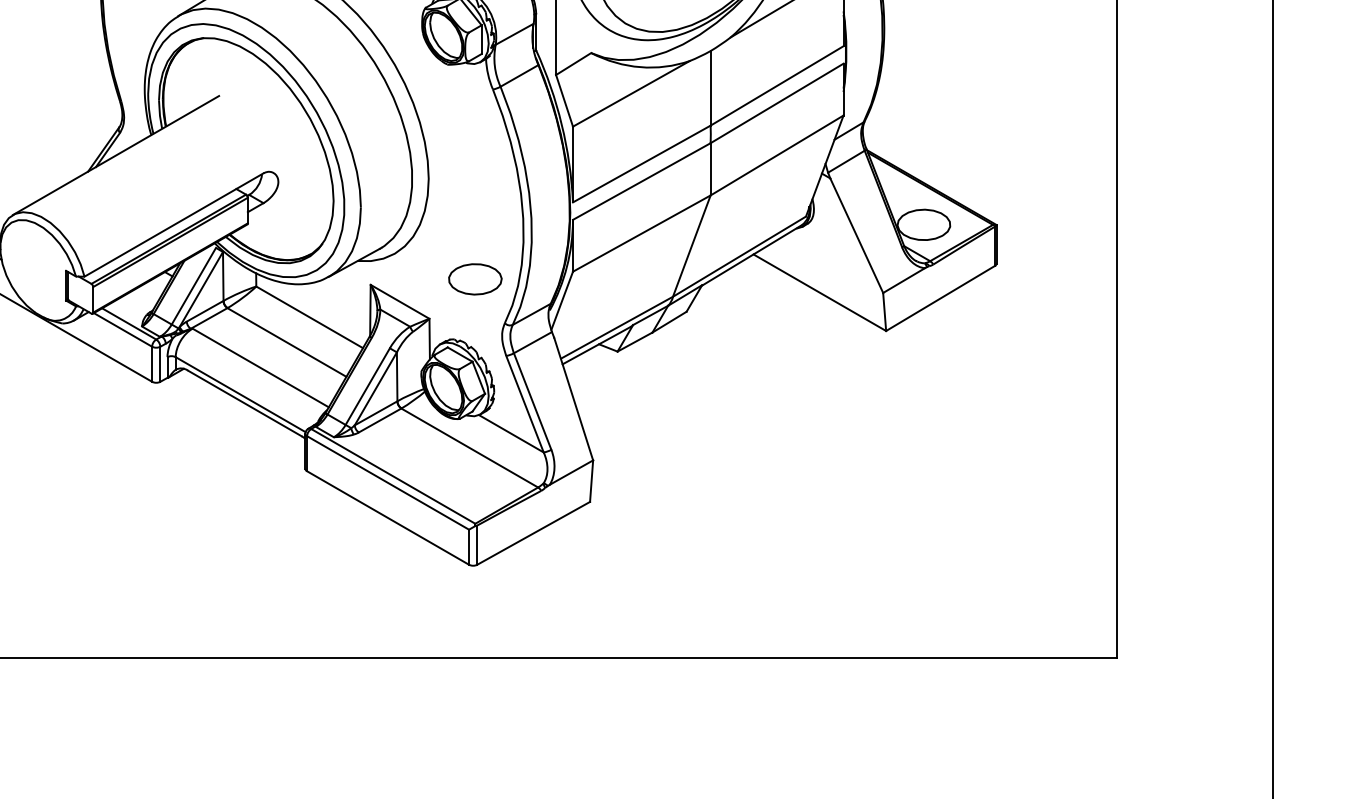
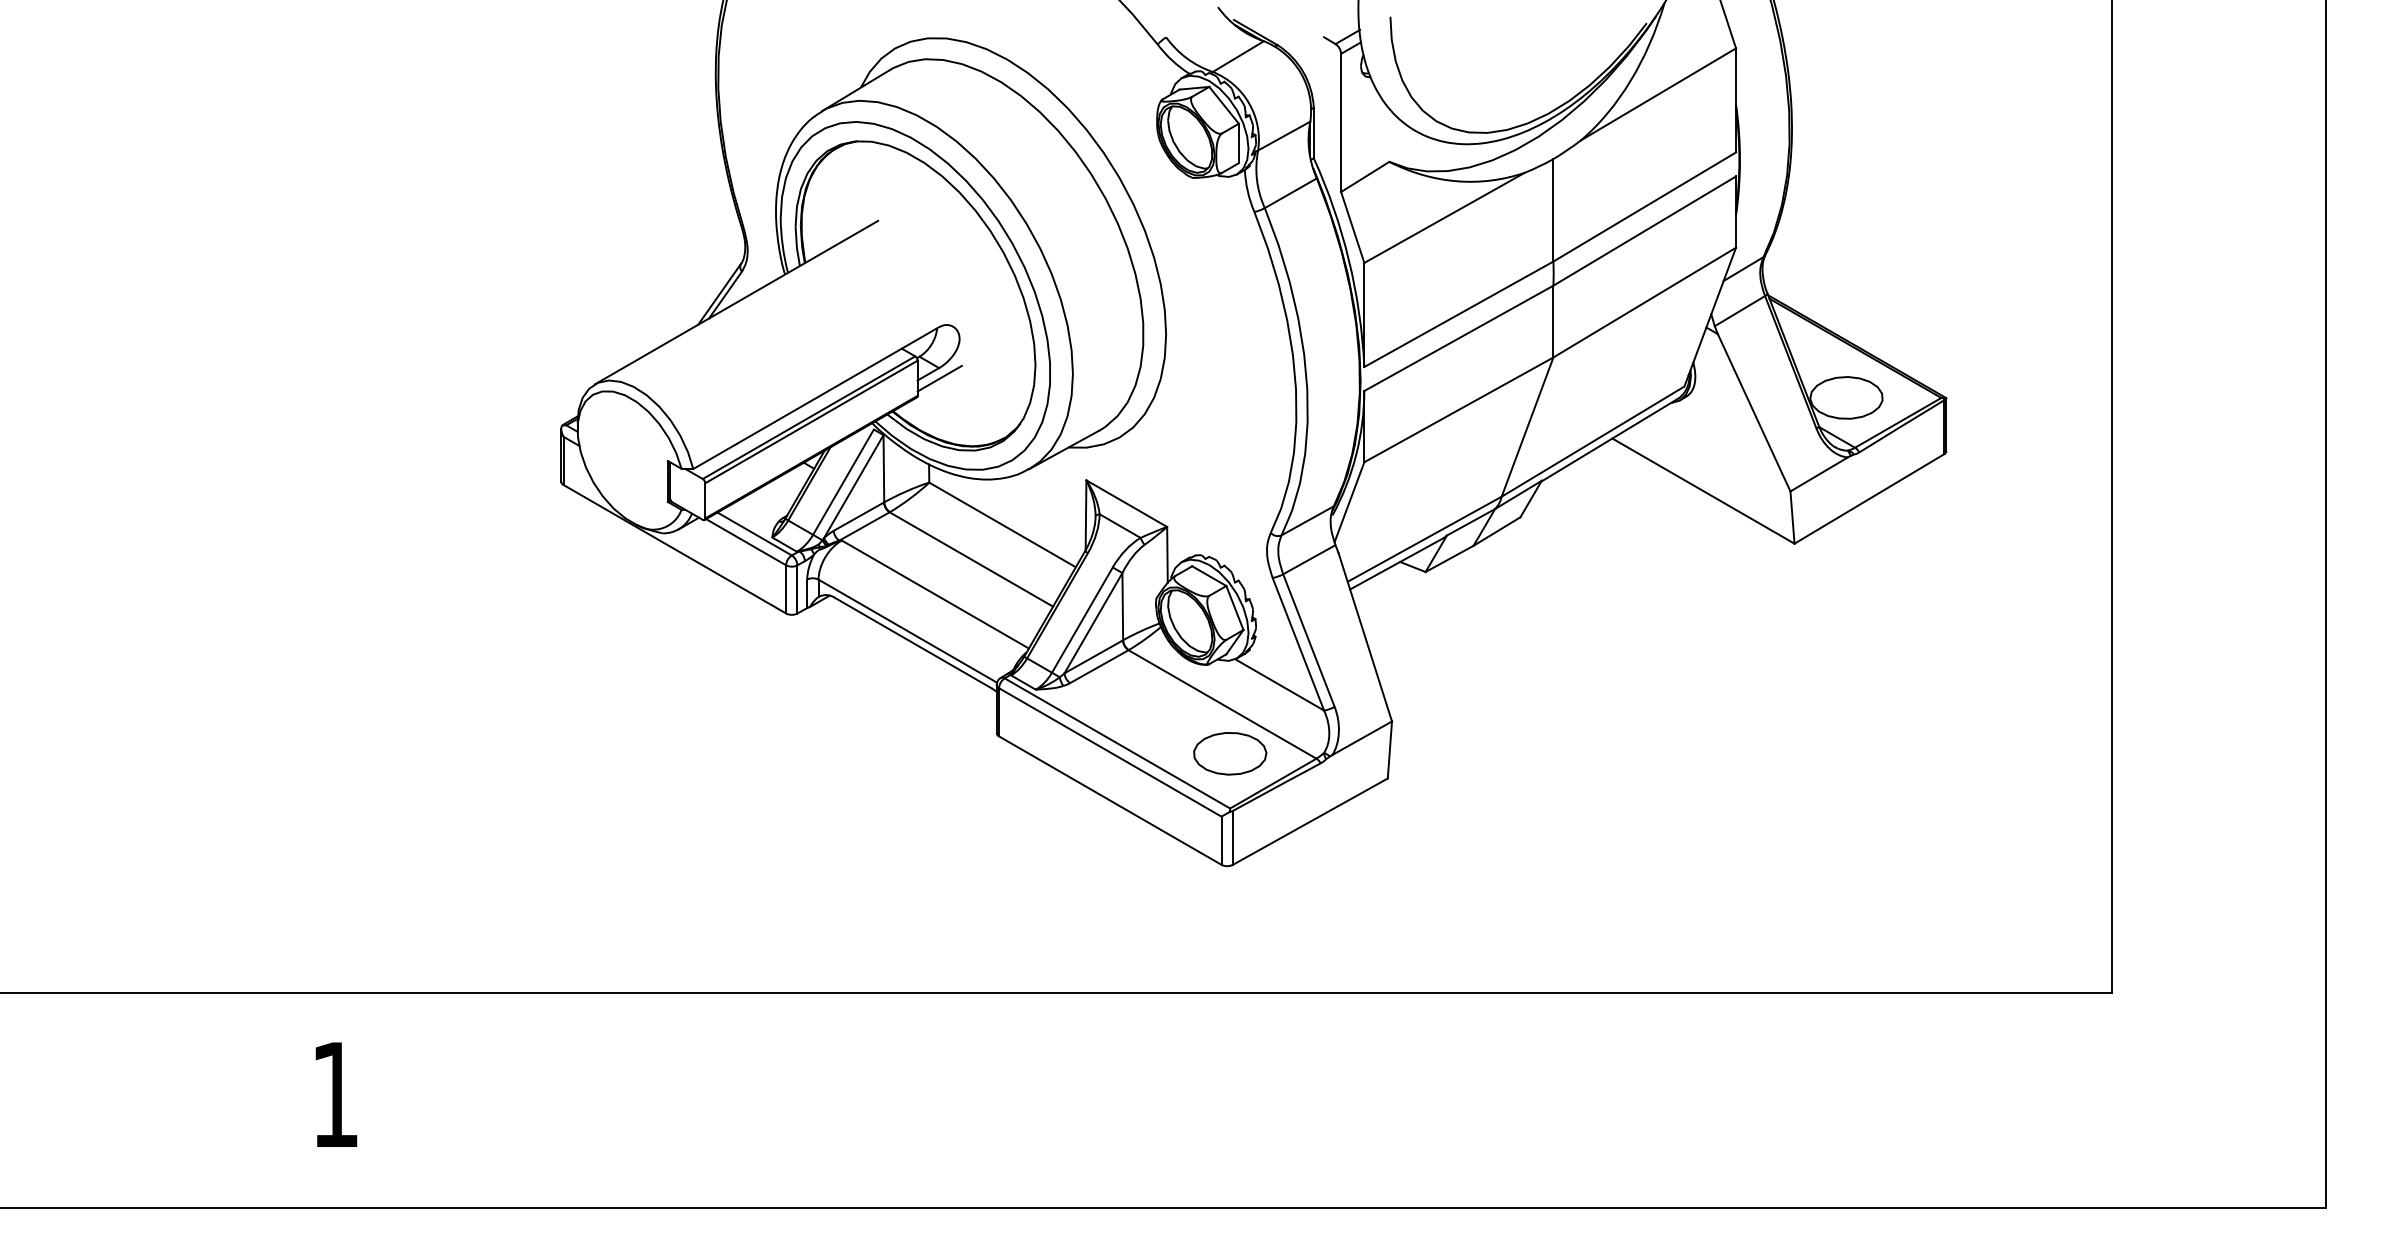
line: (263, 210) -> (939, 378), added
part: (475, 279) -> (1230, 753), moved

